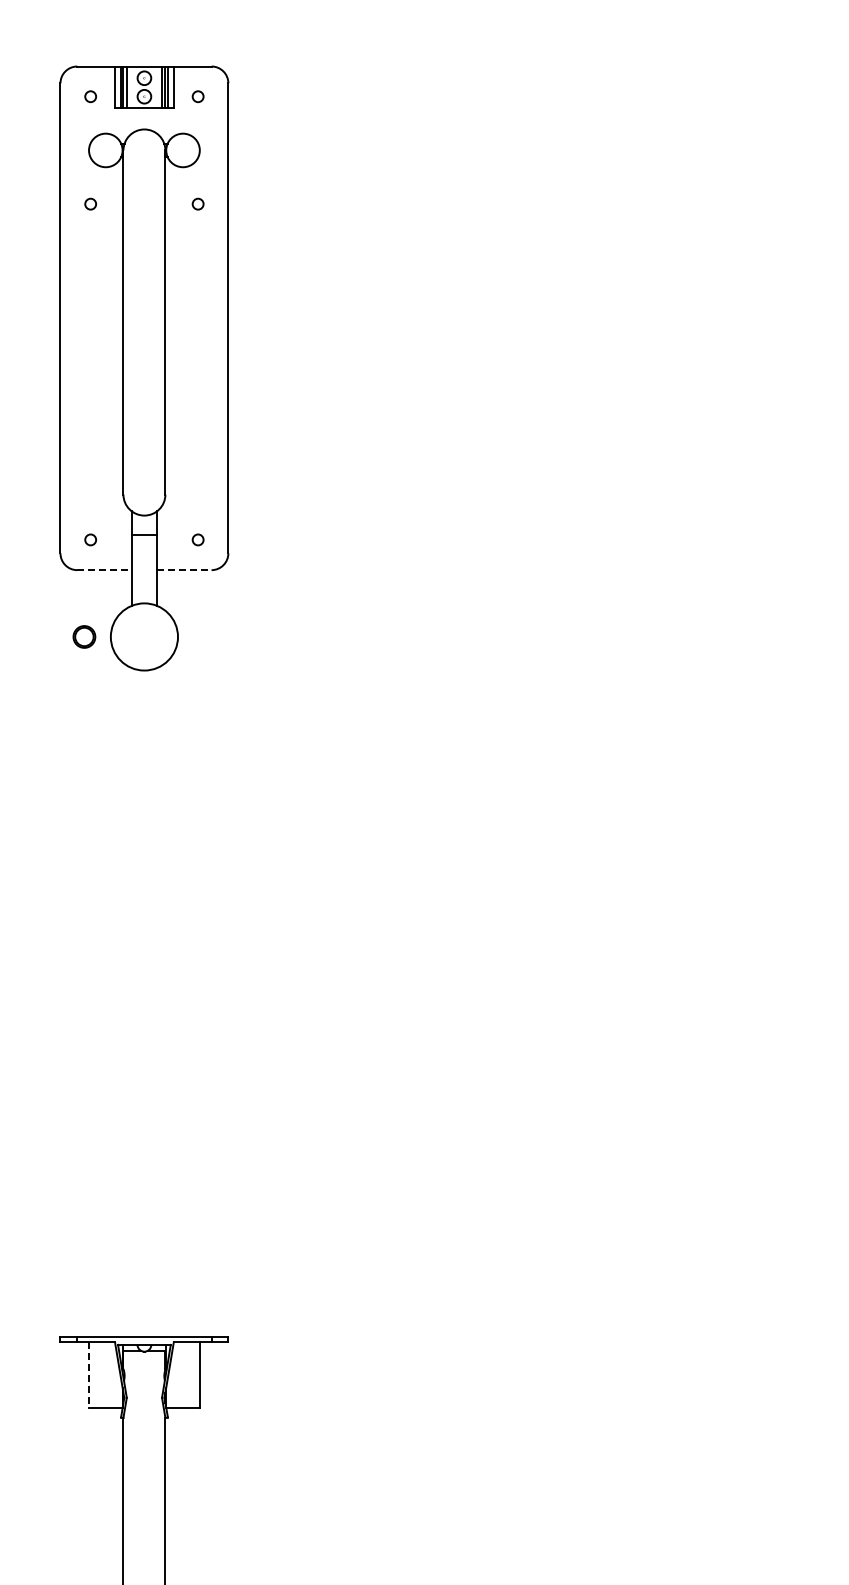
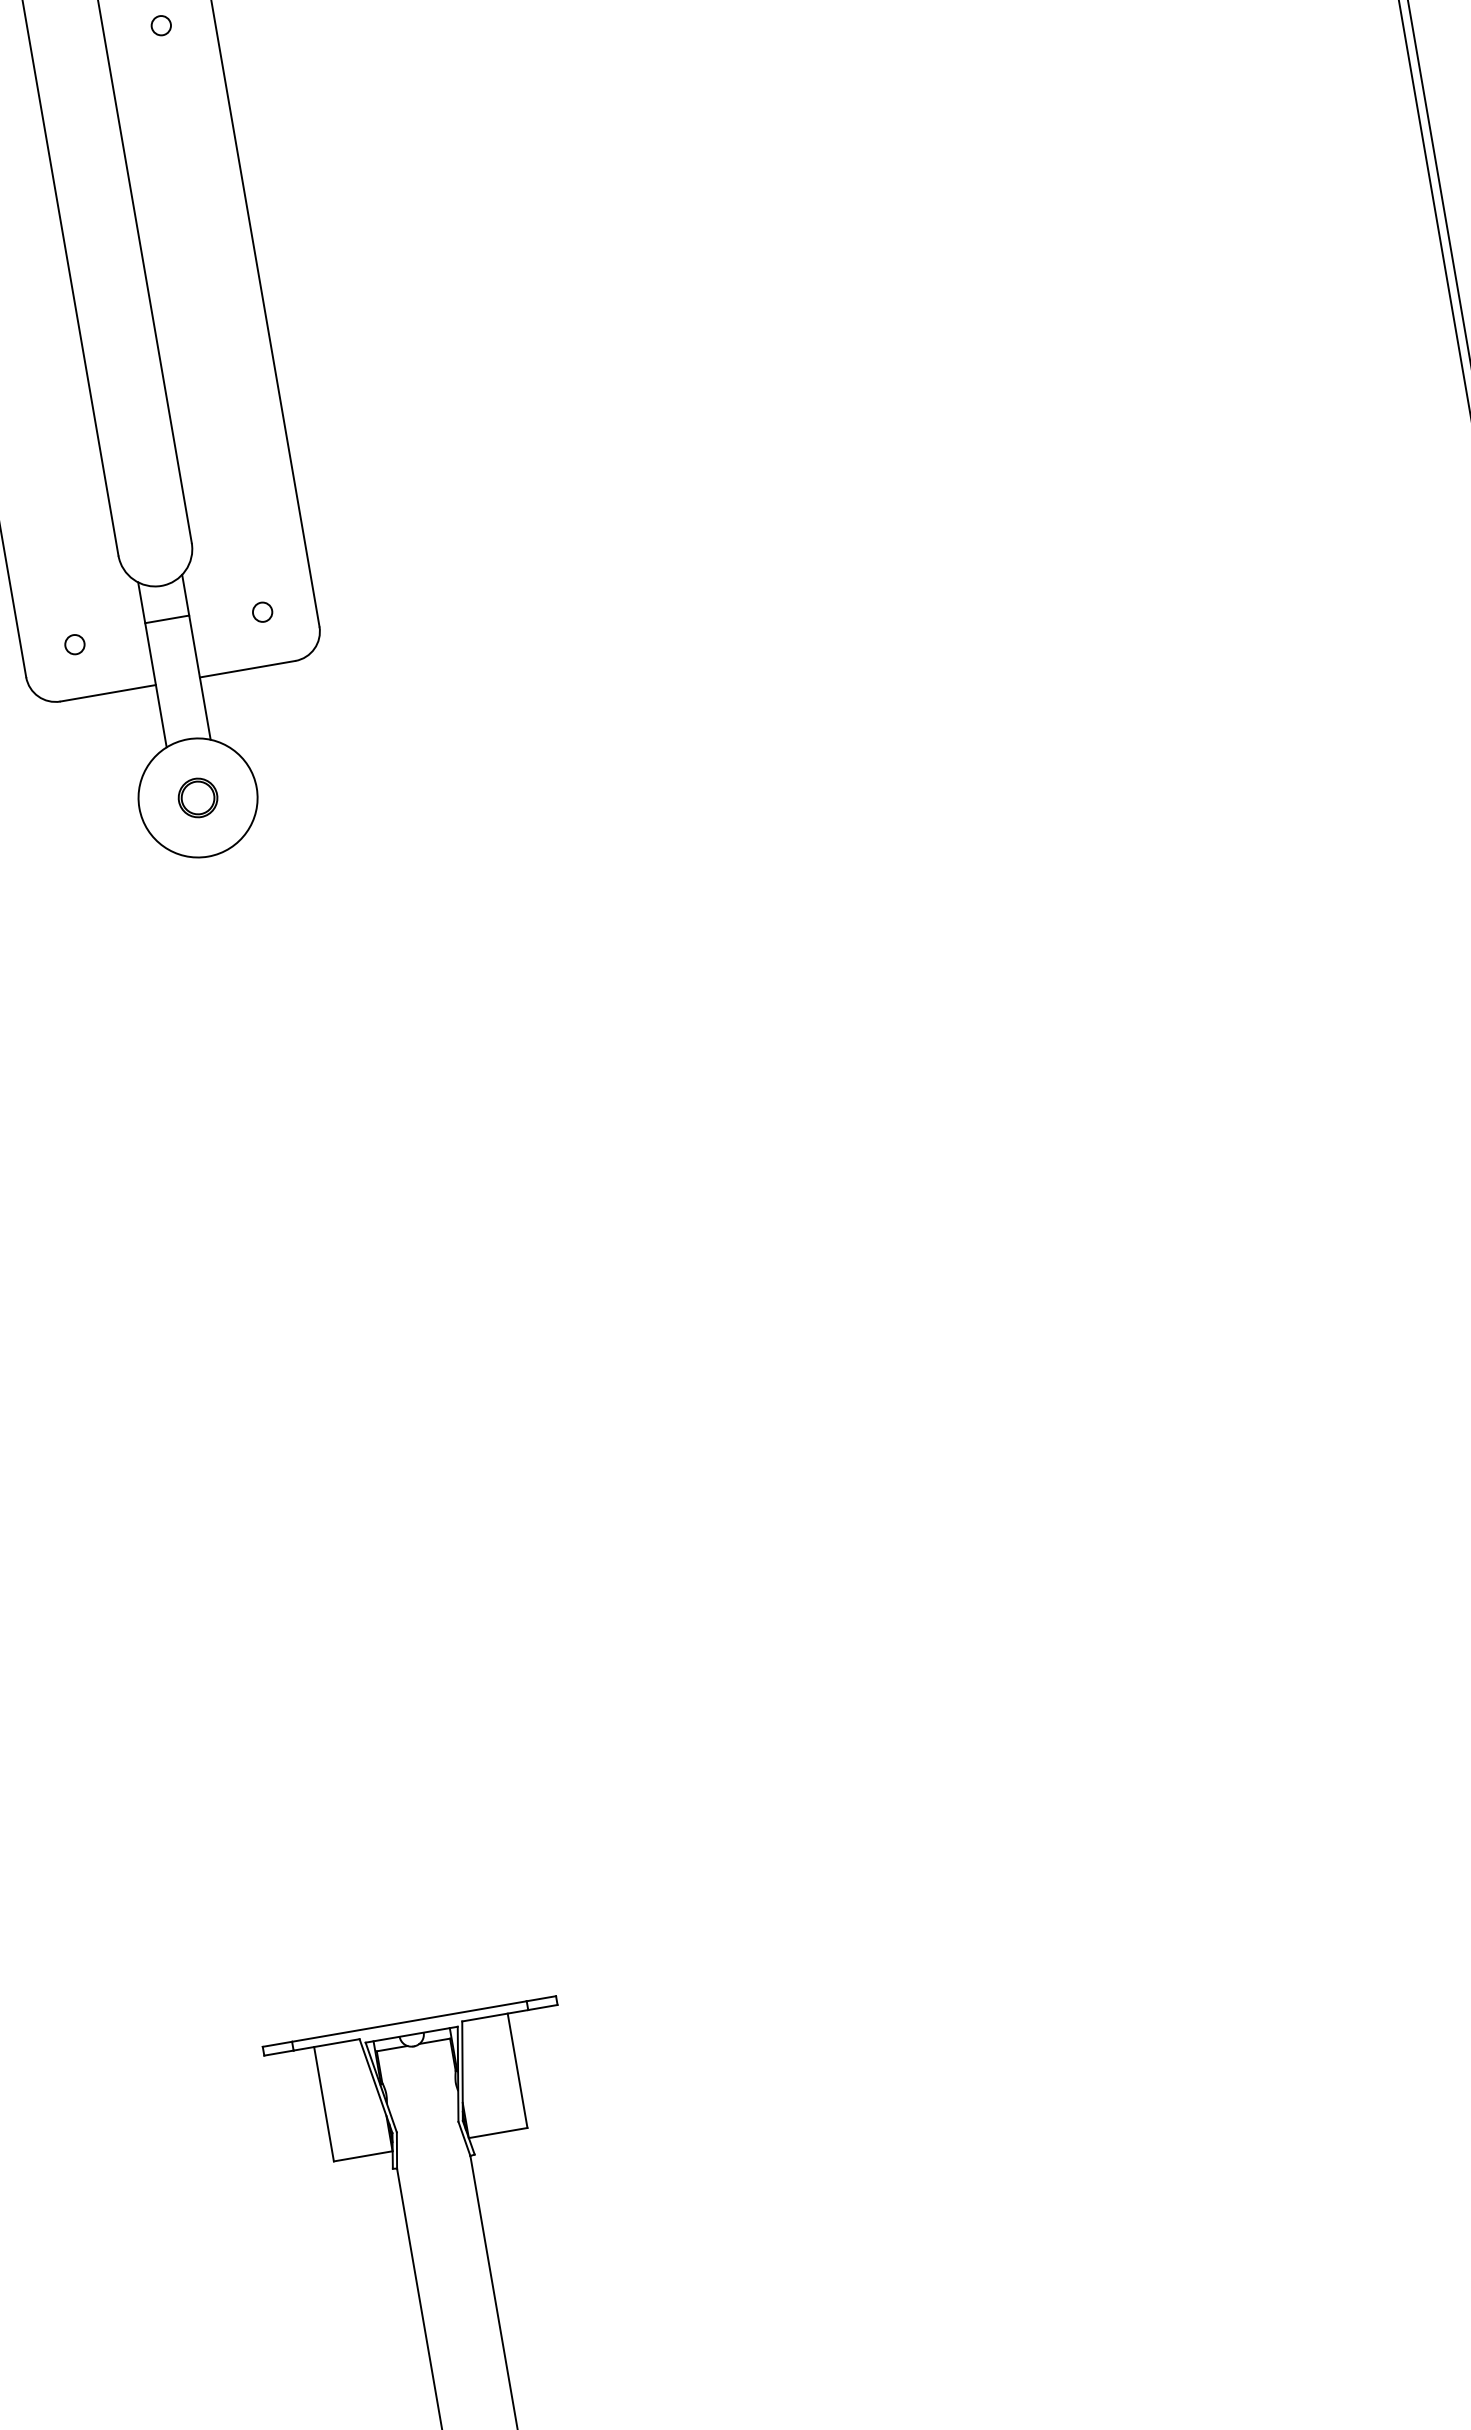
line: (105, 570) -> (110, 693), dashed -> solid
line: (184, 570) -> (248, 669), dashed -> solid
part: (84, 636) -> (198, 797), moved
line: (89, 1375) -> (324, 2104), dashed -> solid

